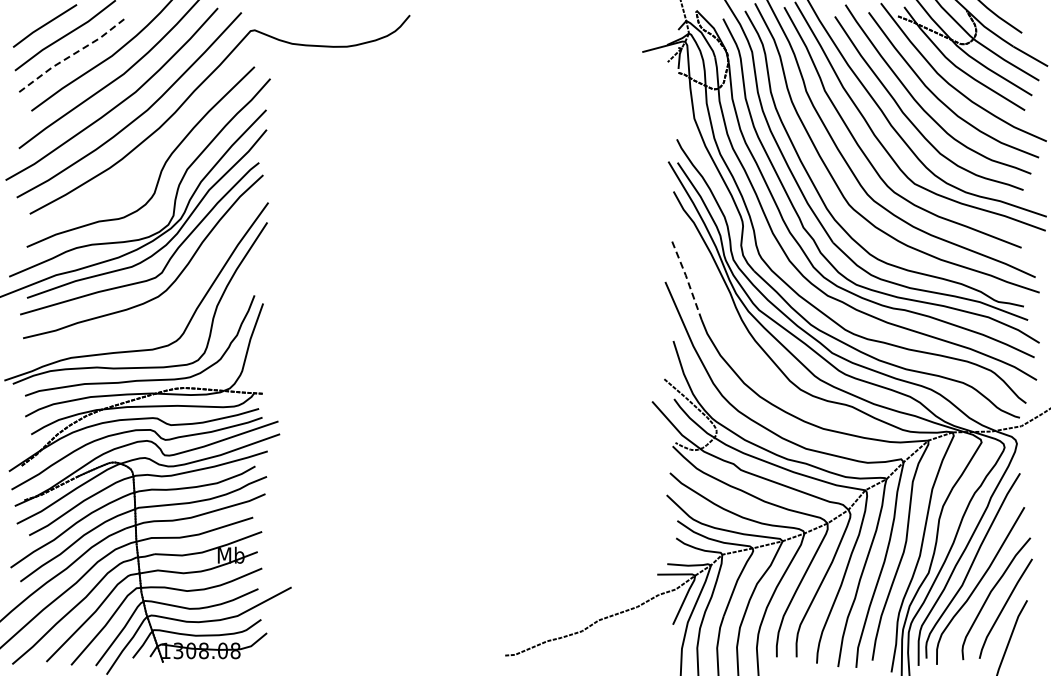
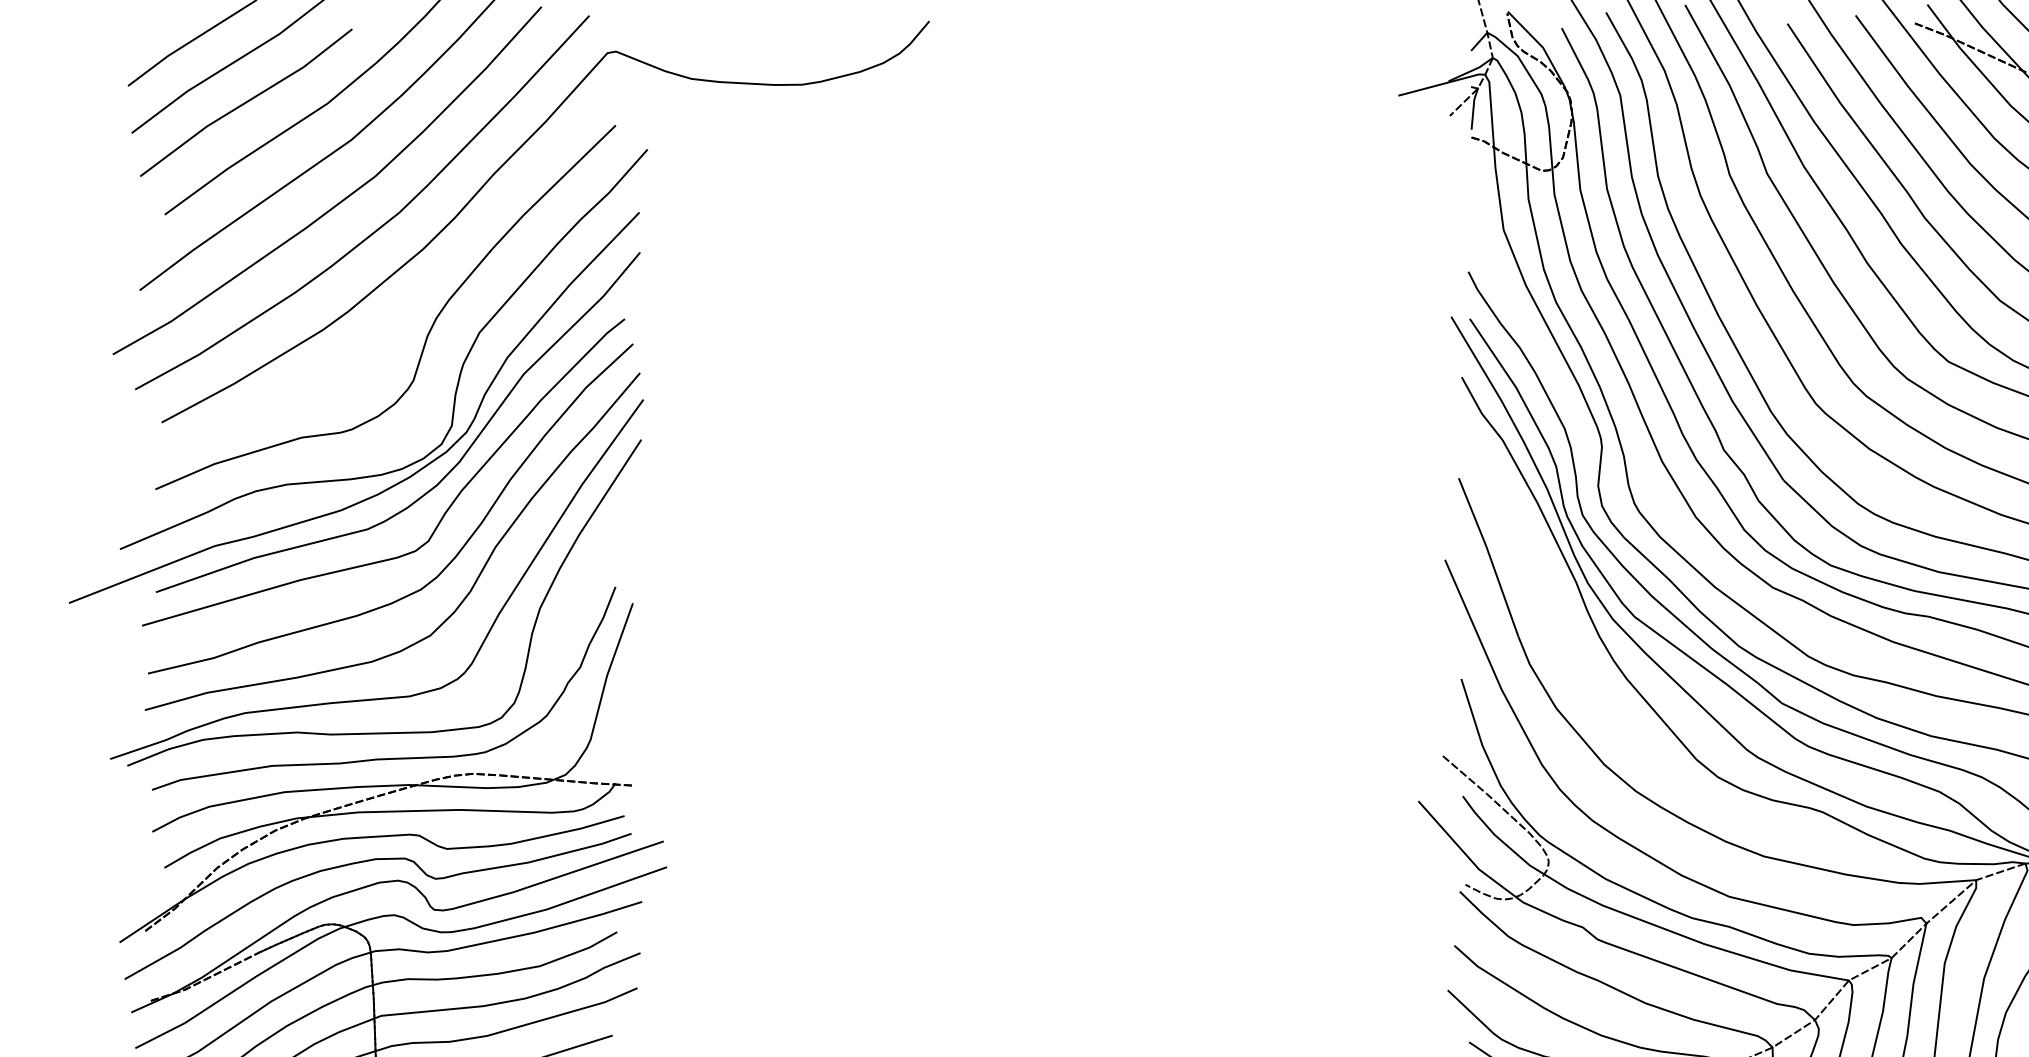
line: (71, 55) -> (245, 102), dashed -> solid
line: (687, 279) -> (1489, 554), dashed -> solid
curve: (180, 298) -> (465, 593), added

